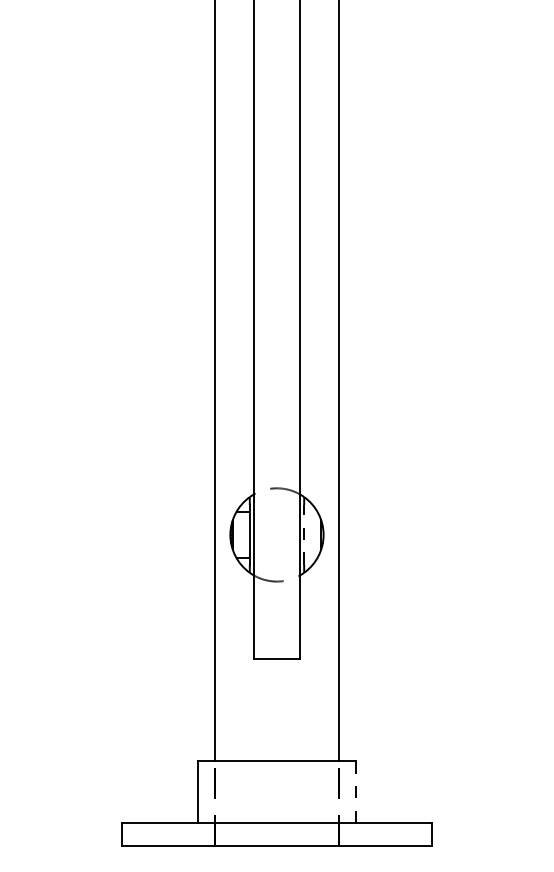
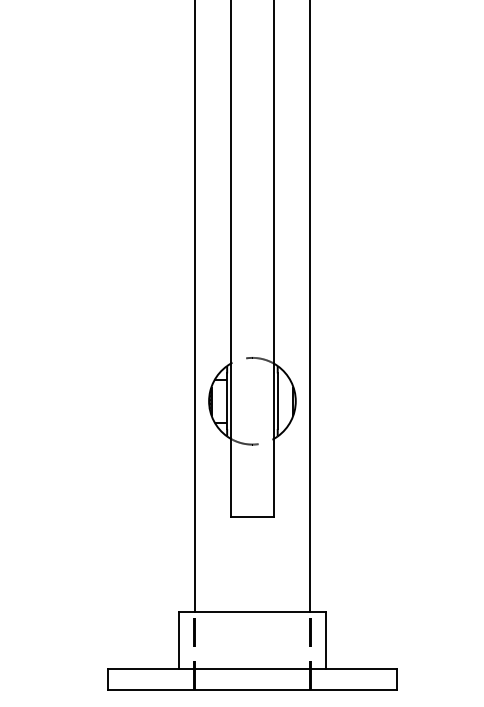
line: (304, 534) -> (278, 400), dashed -> solid
line: (355, 791) -> (325, 639), dashed -> solid

